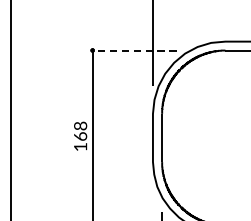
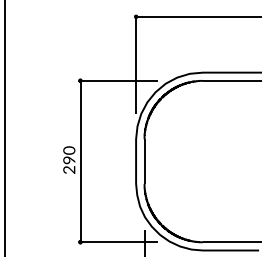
line: (134, 50) -> (119, 80), dashed -> solid
text: (80, 135) -> (69, 159), 168 -> 290

